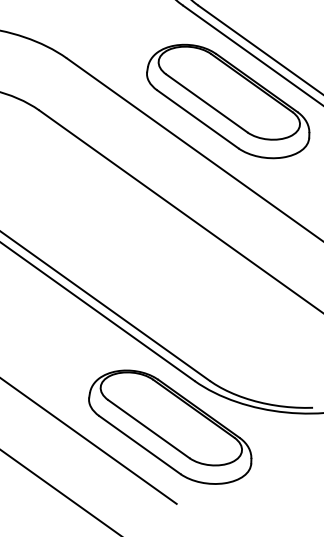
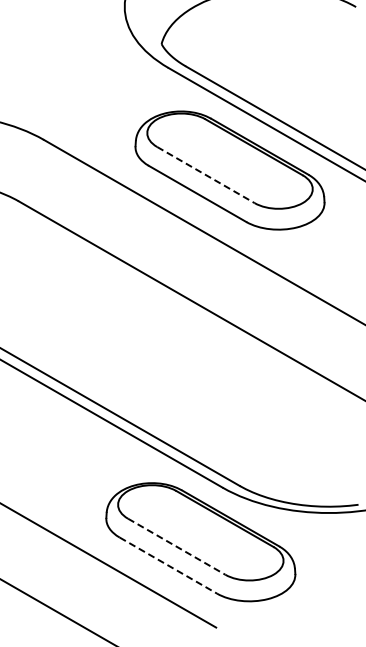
line: (207, 103) -> (206, 175), solid -> dashed
line: (149, 428) -> (177, 546), solid -> dashed
line: (139, 444) -> (168, 565), solid -> dashed

